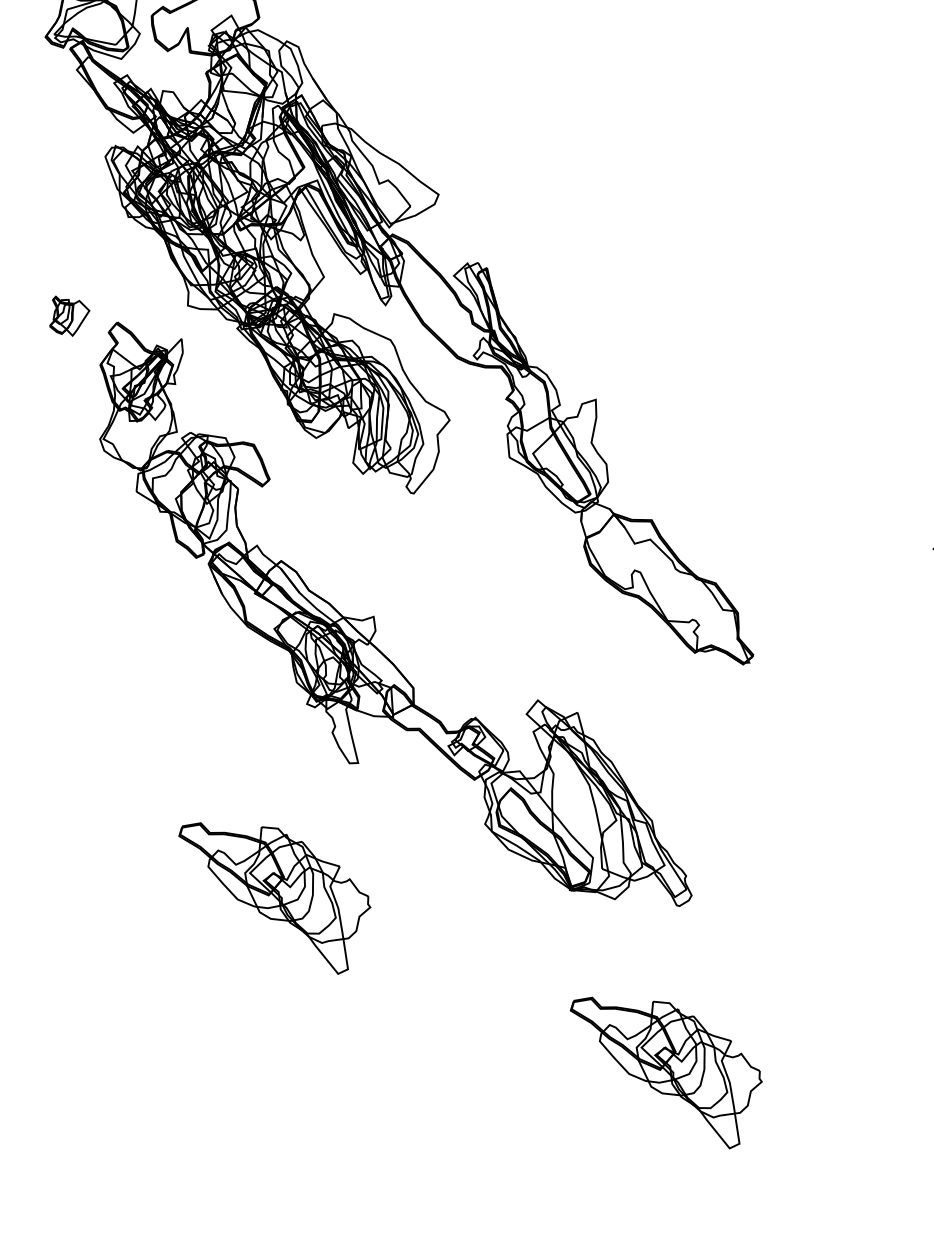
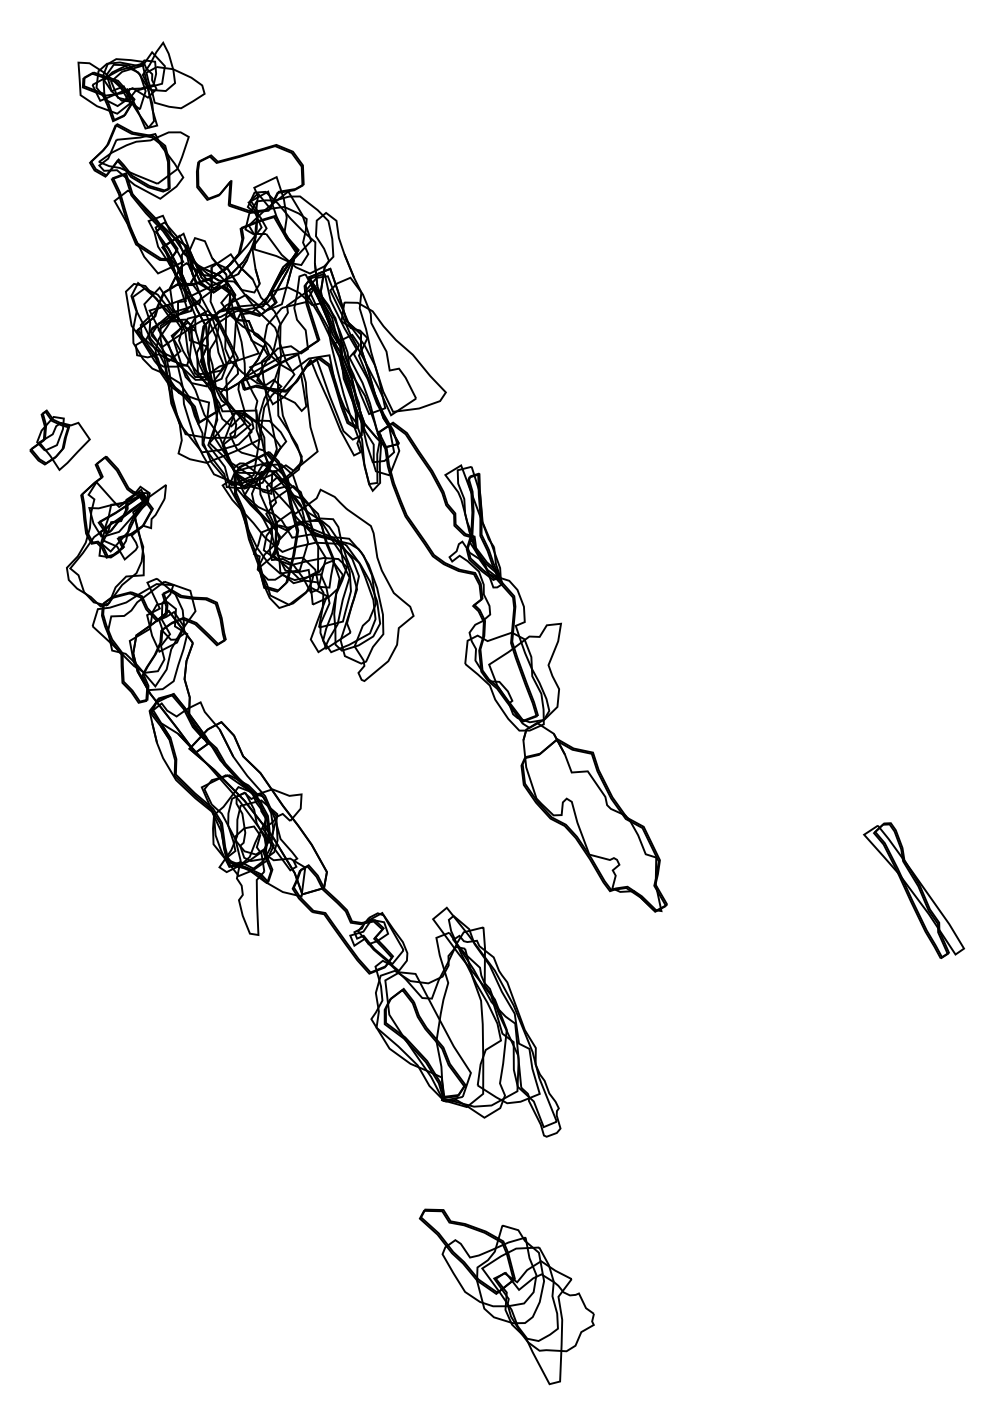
part: (68, 315) -> (59, 440), size x1.43
part: (279, 896) -> (155, 1050), removed

